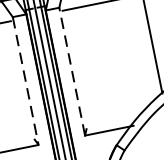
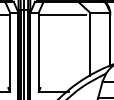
line: (71, 72) -> (38, 52), dashed -> solid
line: (26, 81) -> (10, 52), dashed -> solid

